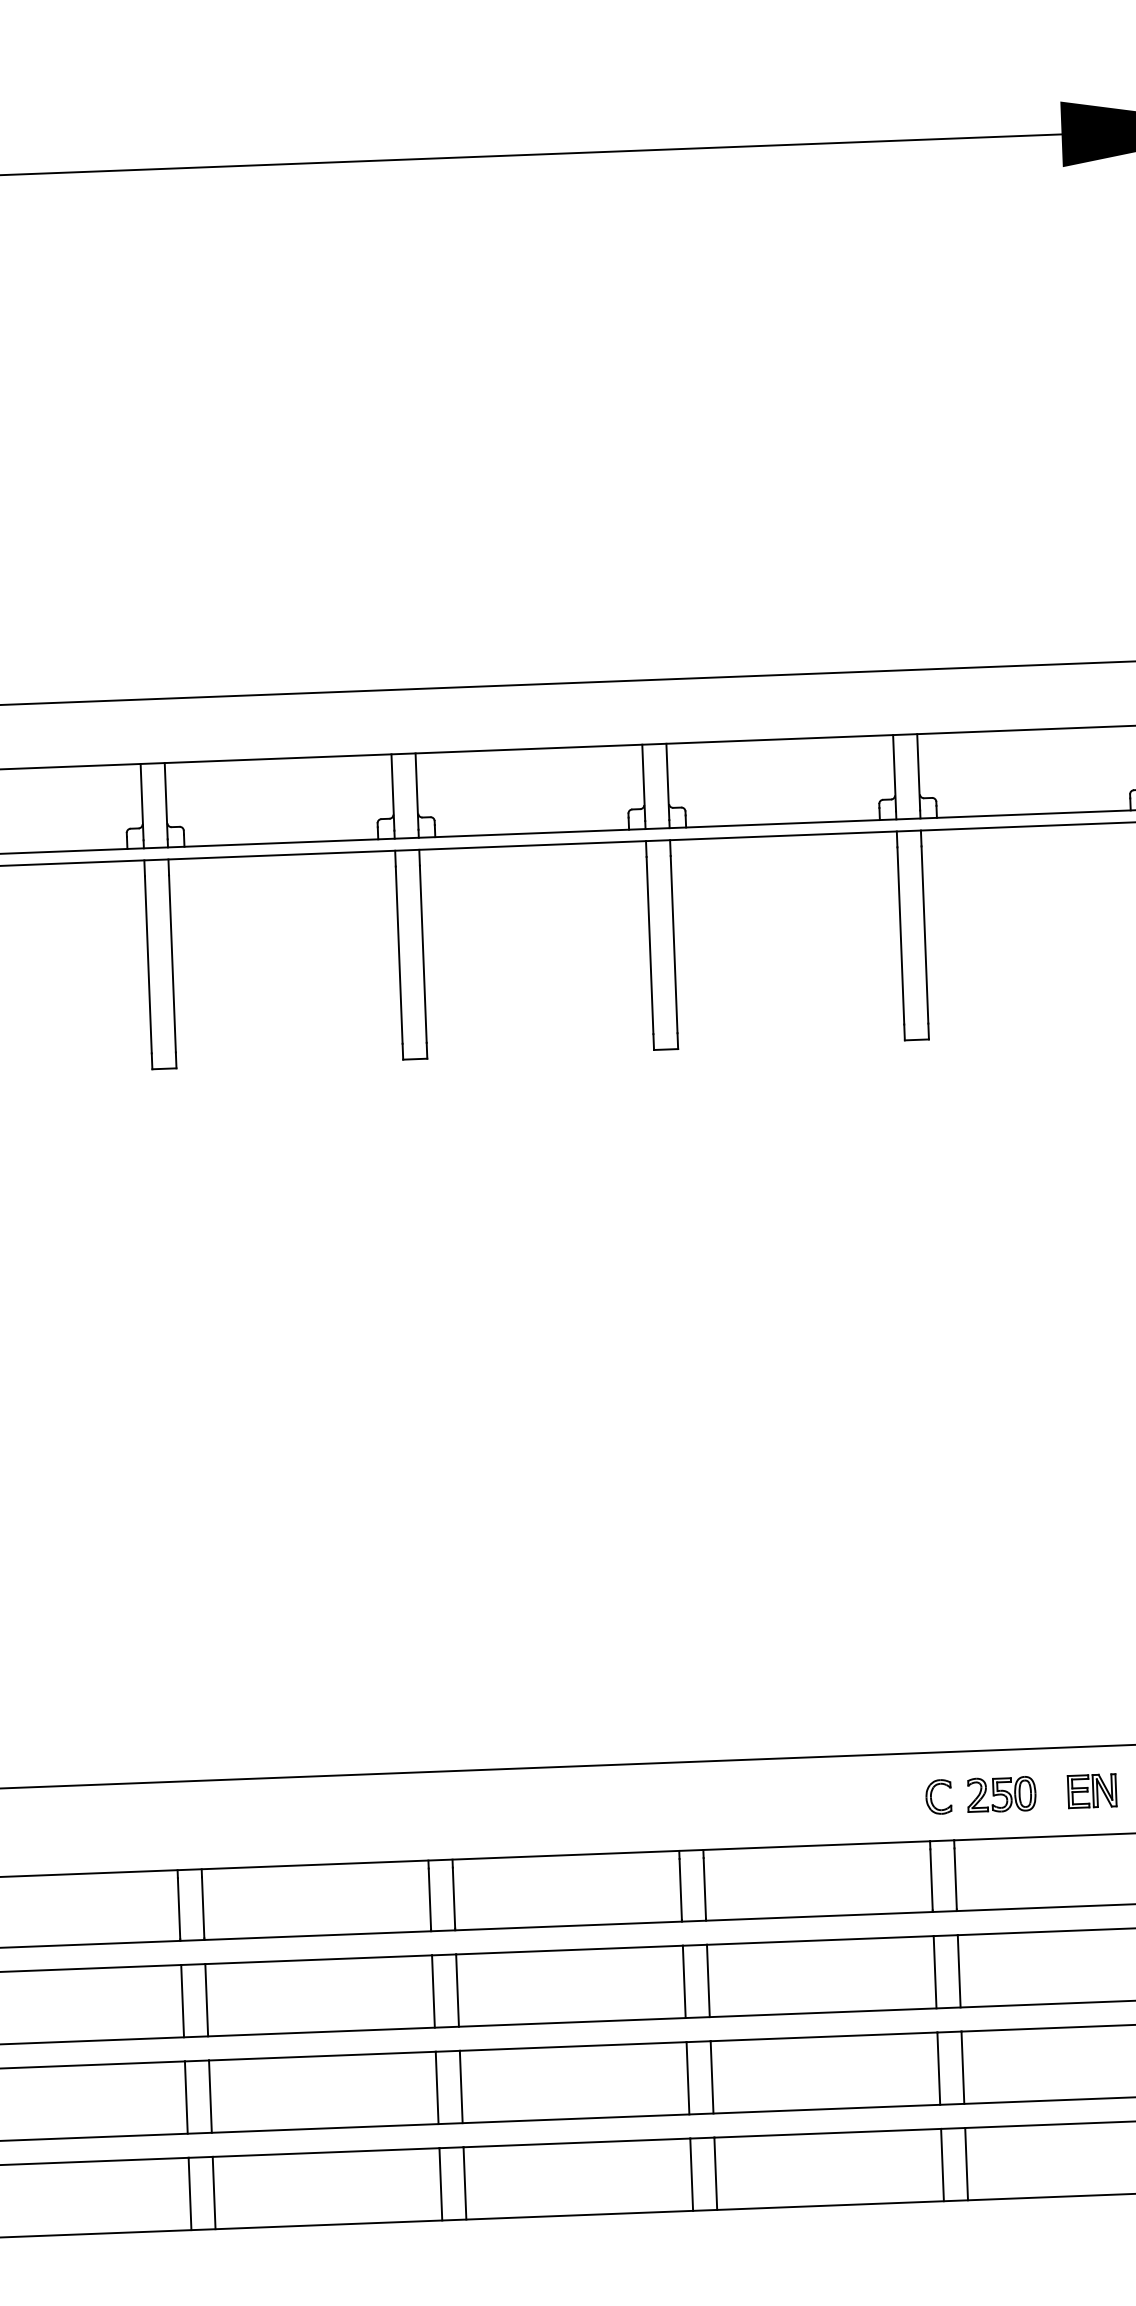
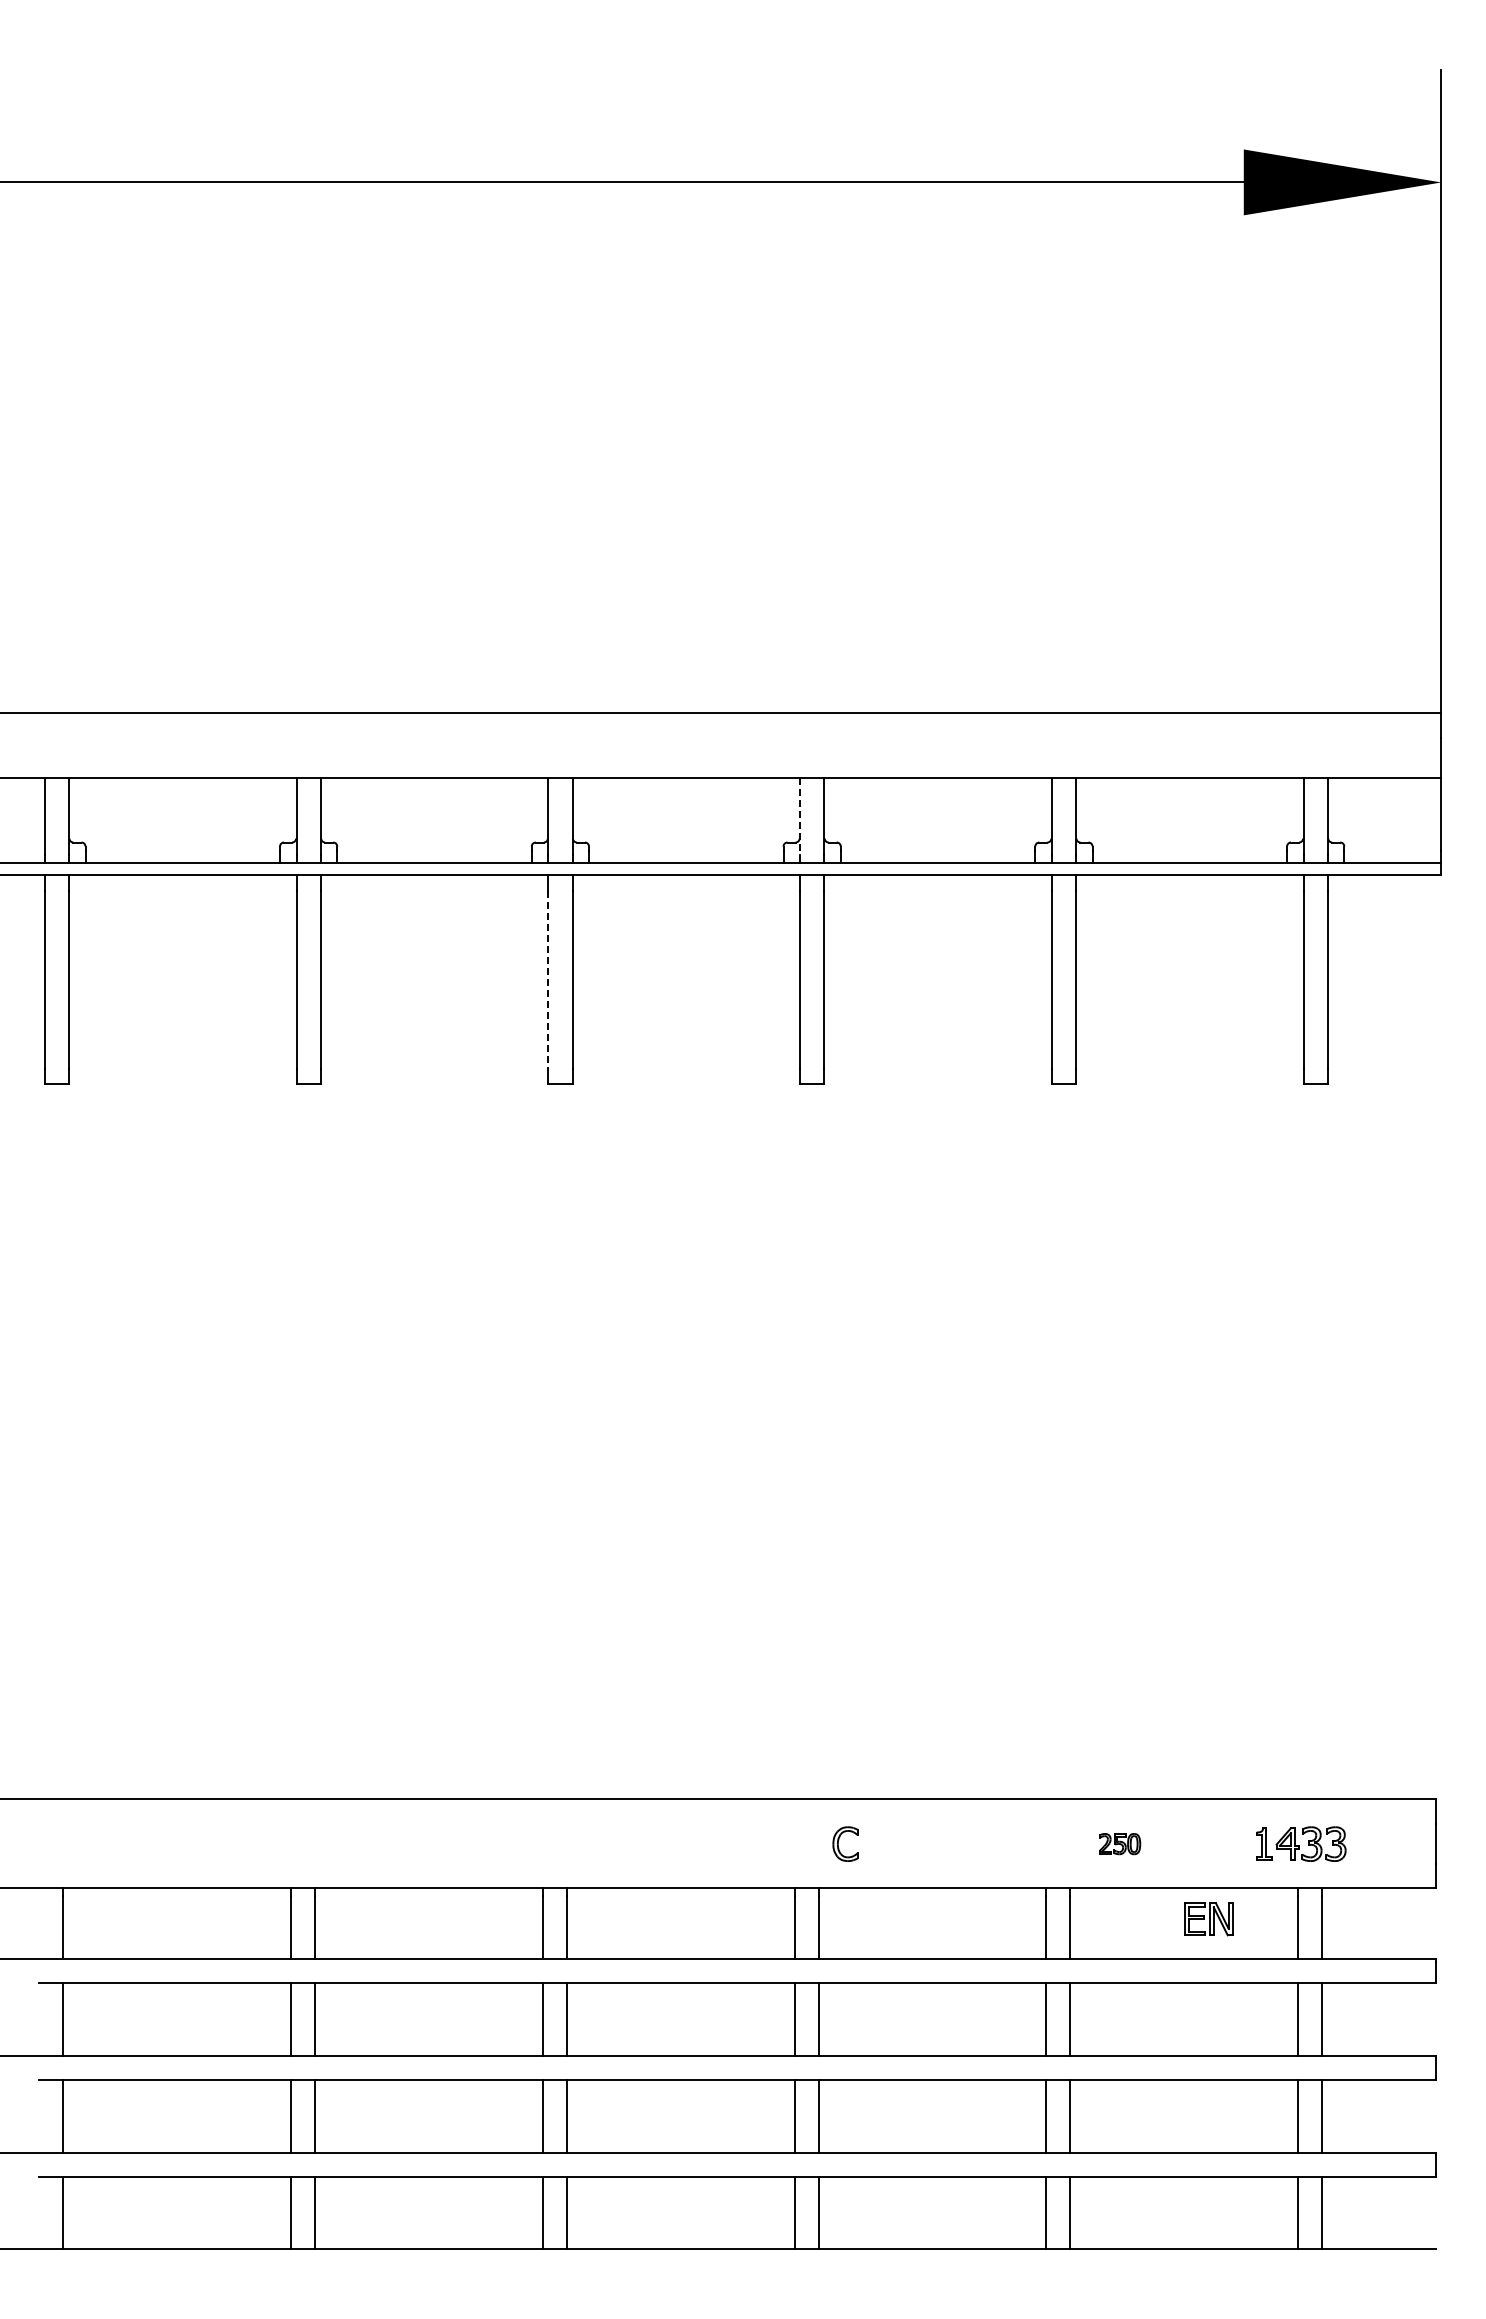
line: (644, 783) -> (800, 816), solid -> dashed
line: (399, 955) -> (548, 979), solid -> dashed
part: (1092, 1791) -> (1208, 1919), moved
part: (932, 1793) -> (839, 1840), moved
part: (1001, 1794) -> (1119, 1843), size x0.6

